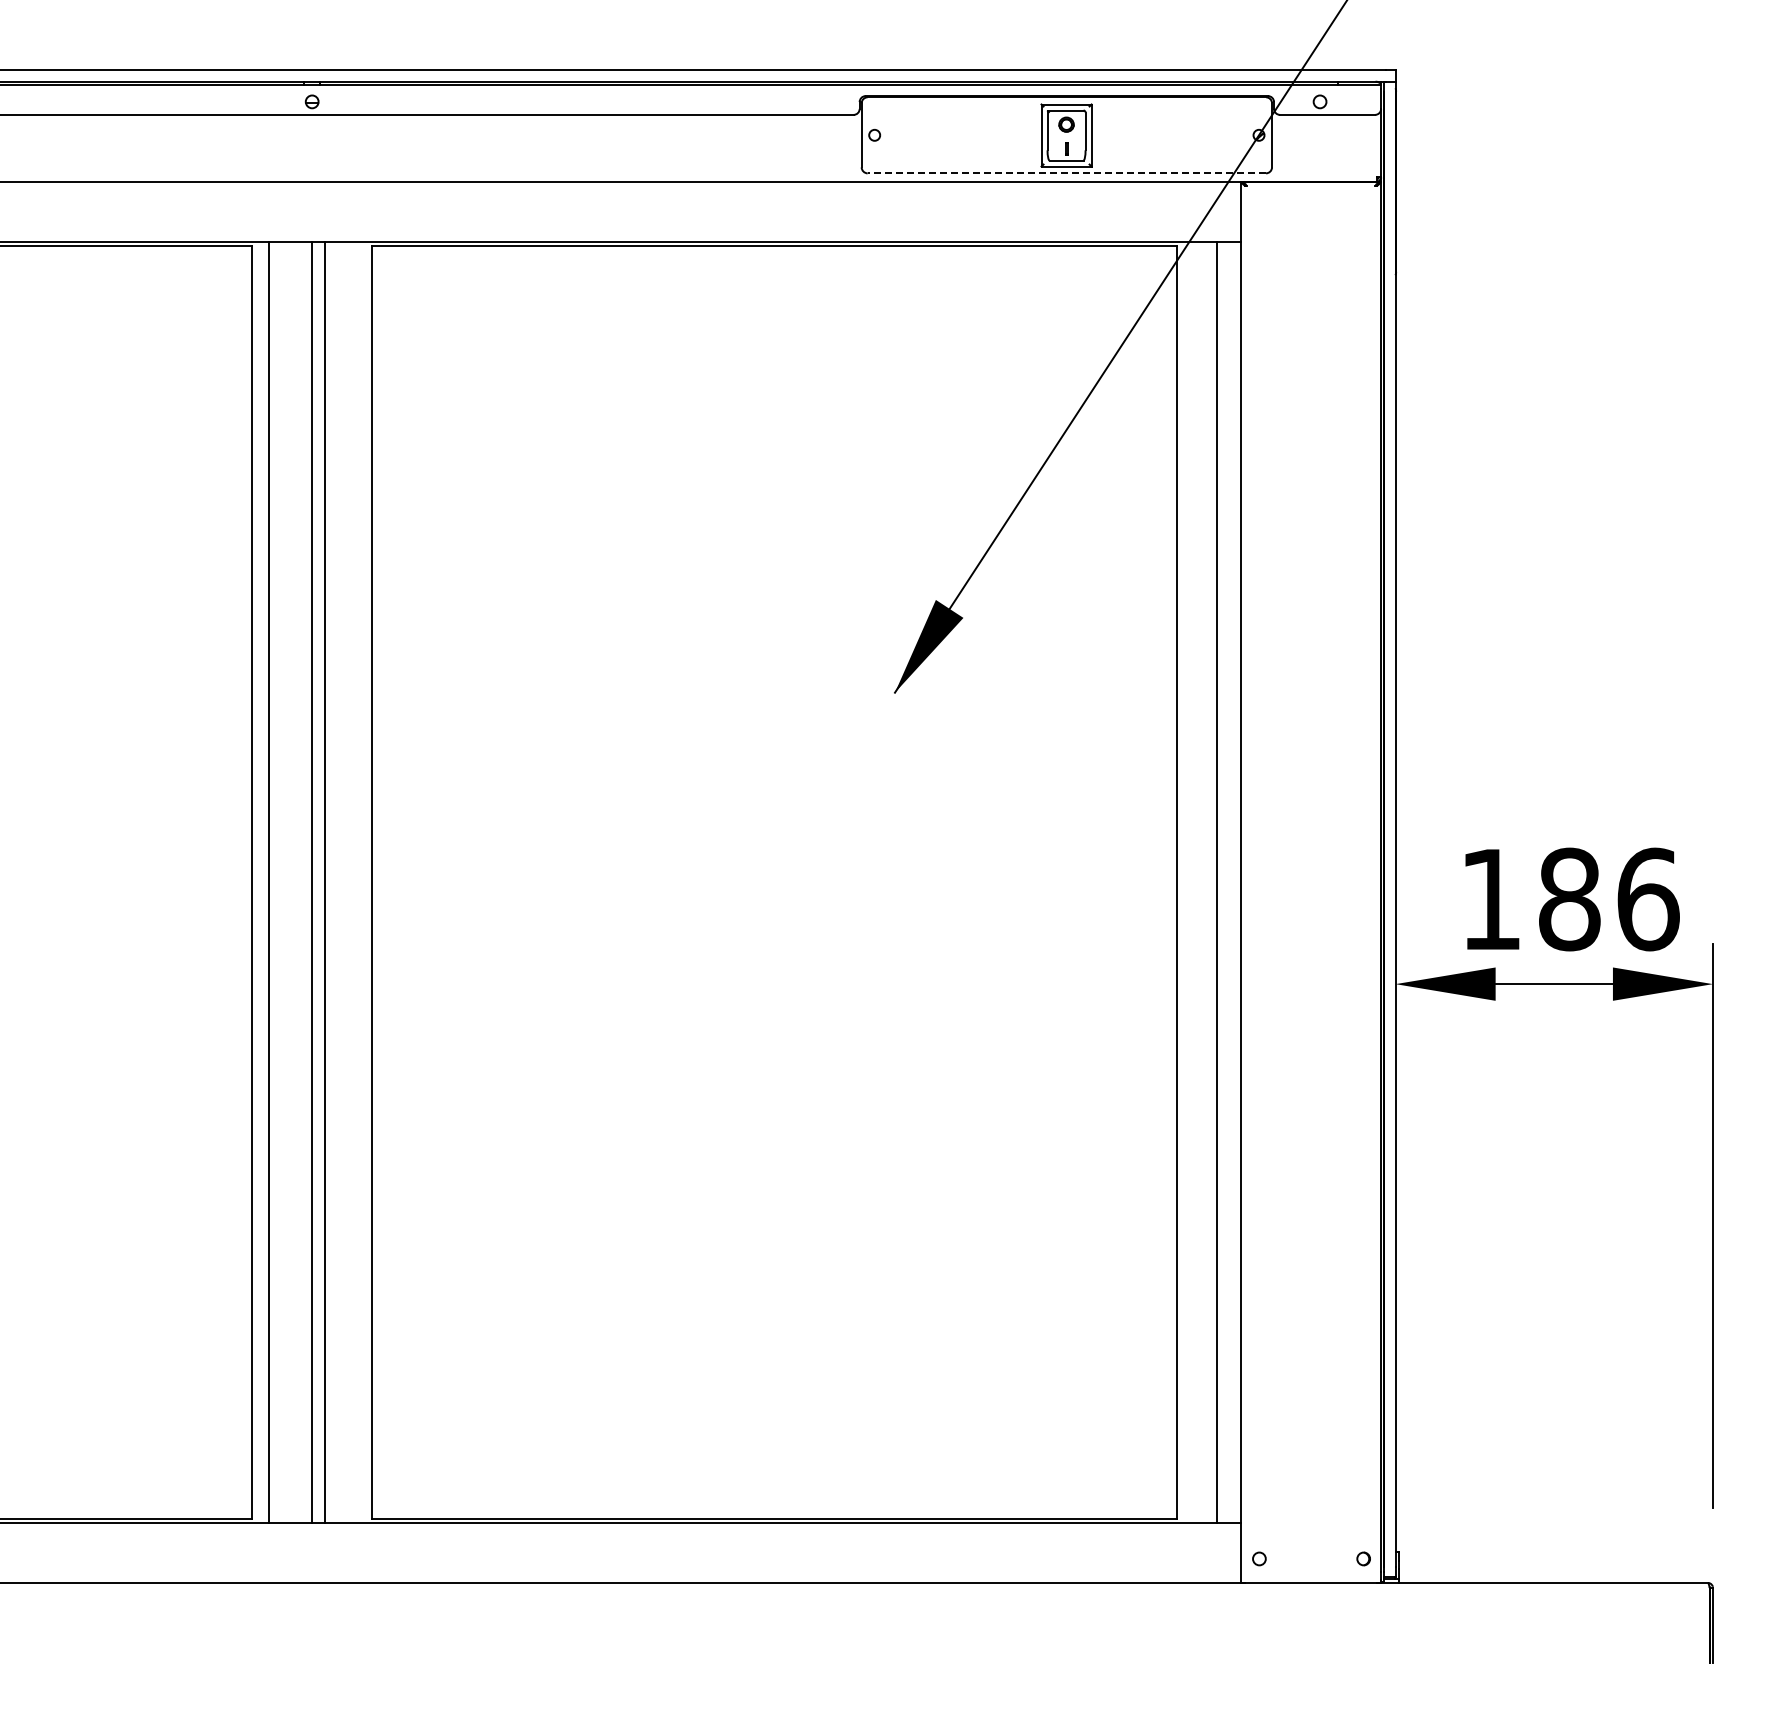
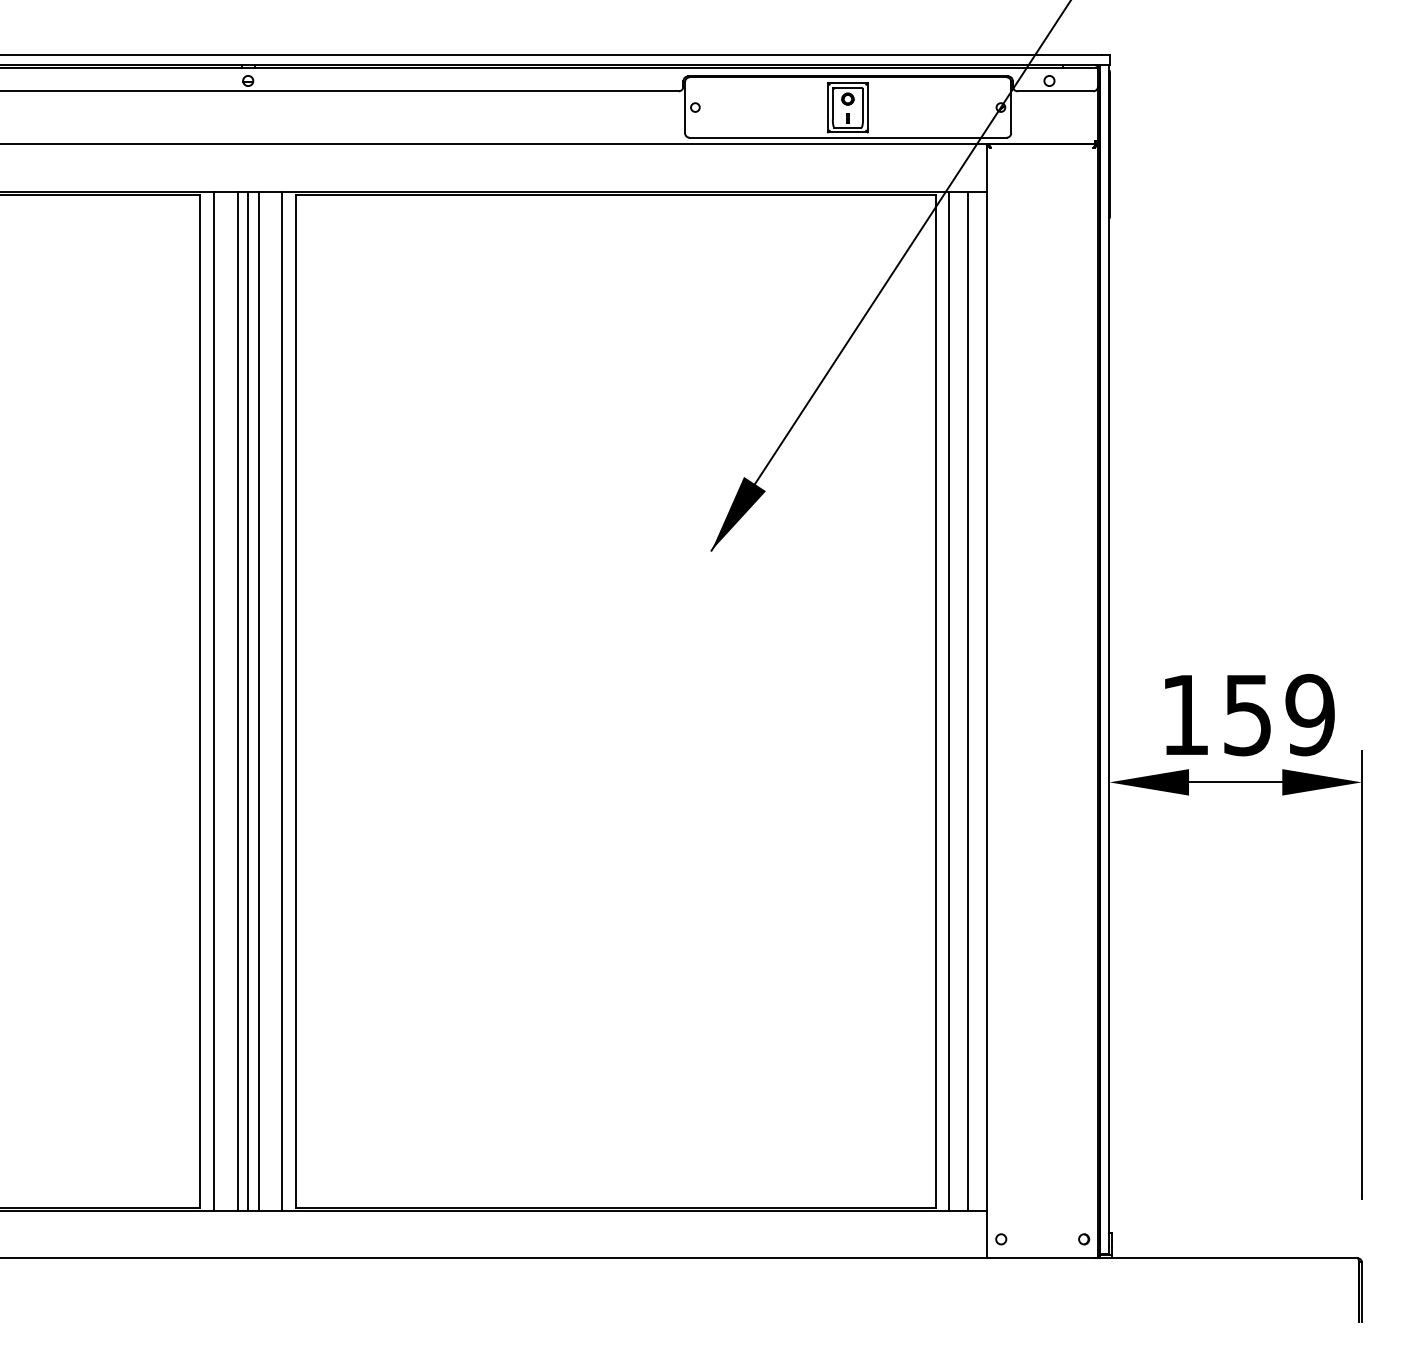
line: (1066, 173) -> (847, 137), dashed -> solid
line: (299, 881) -> (238, 700), added
line: (355, 881) -> (282, 700), added
line: (1193, 881) -> (948, 700), added
text: (1609, 899) -> (1279, 715), 186 -> 159

